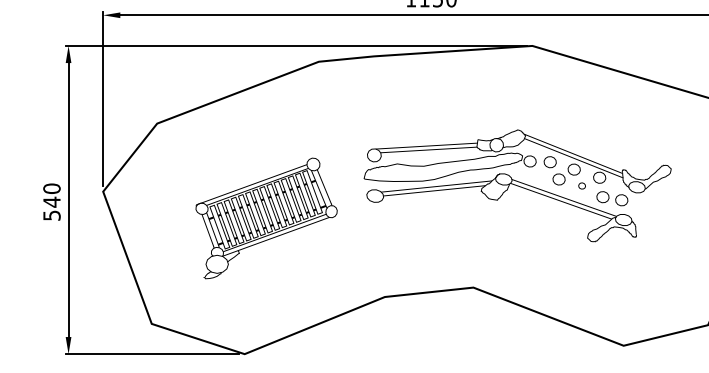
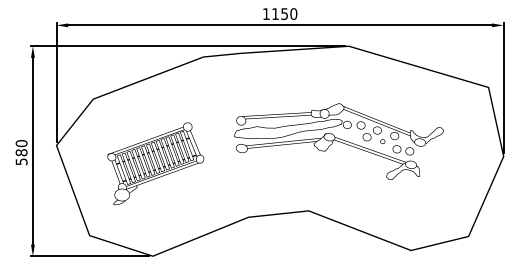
text: (51, 201) -> (21, 152), 540 -> 580
part: (266, 218) -> (155, 163), moved

